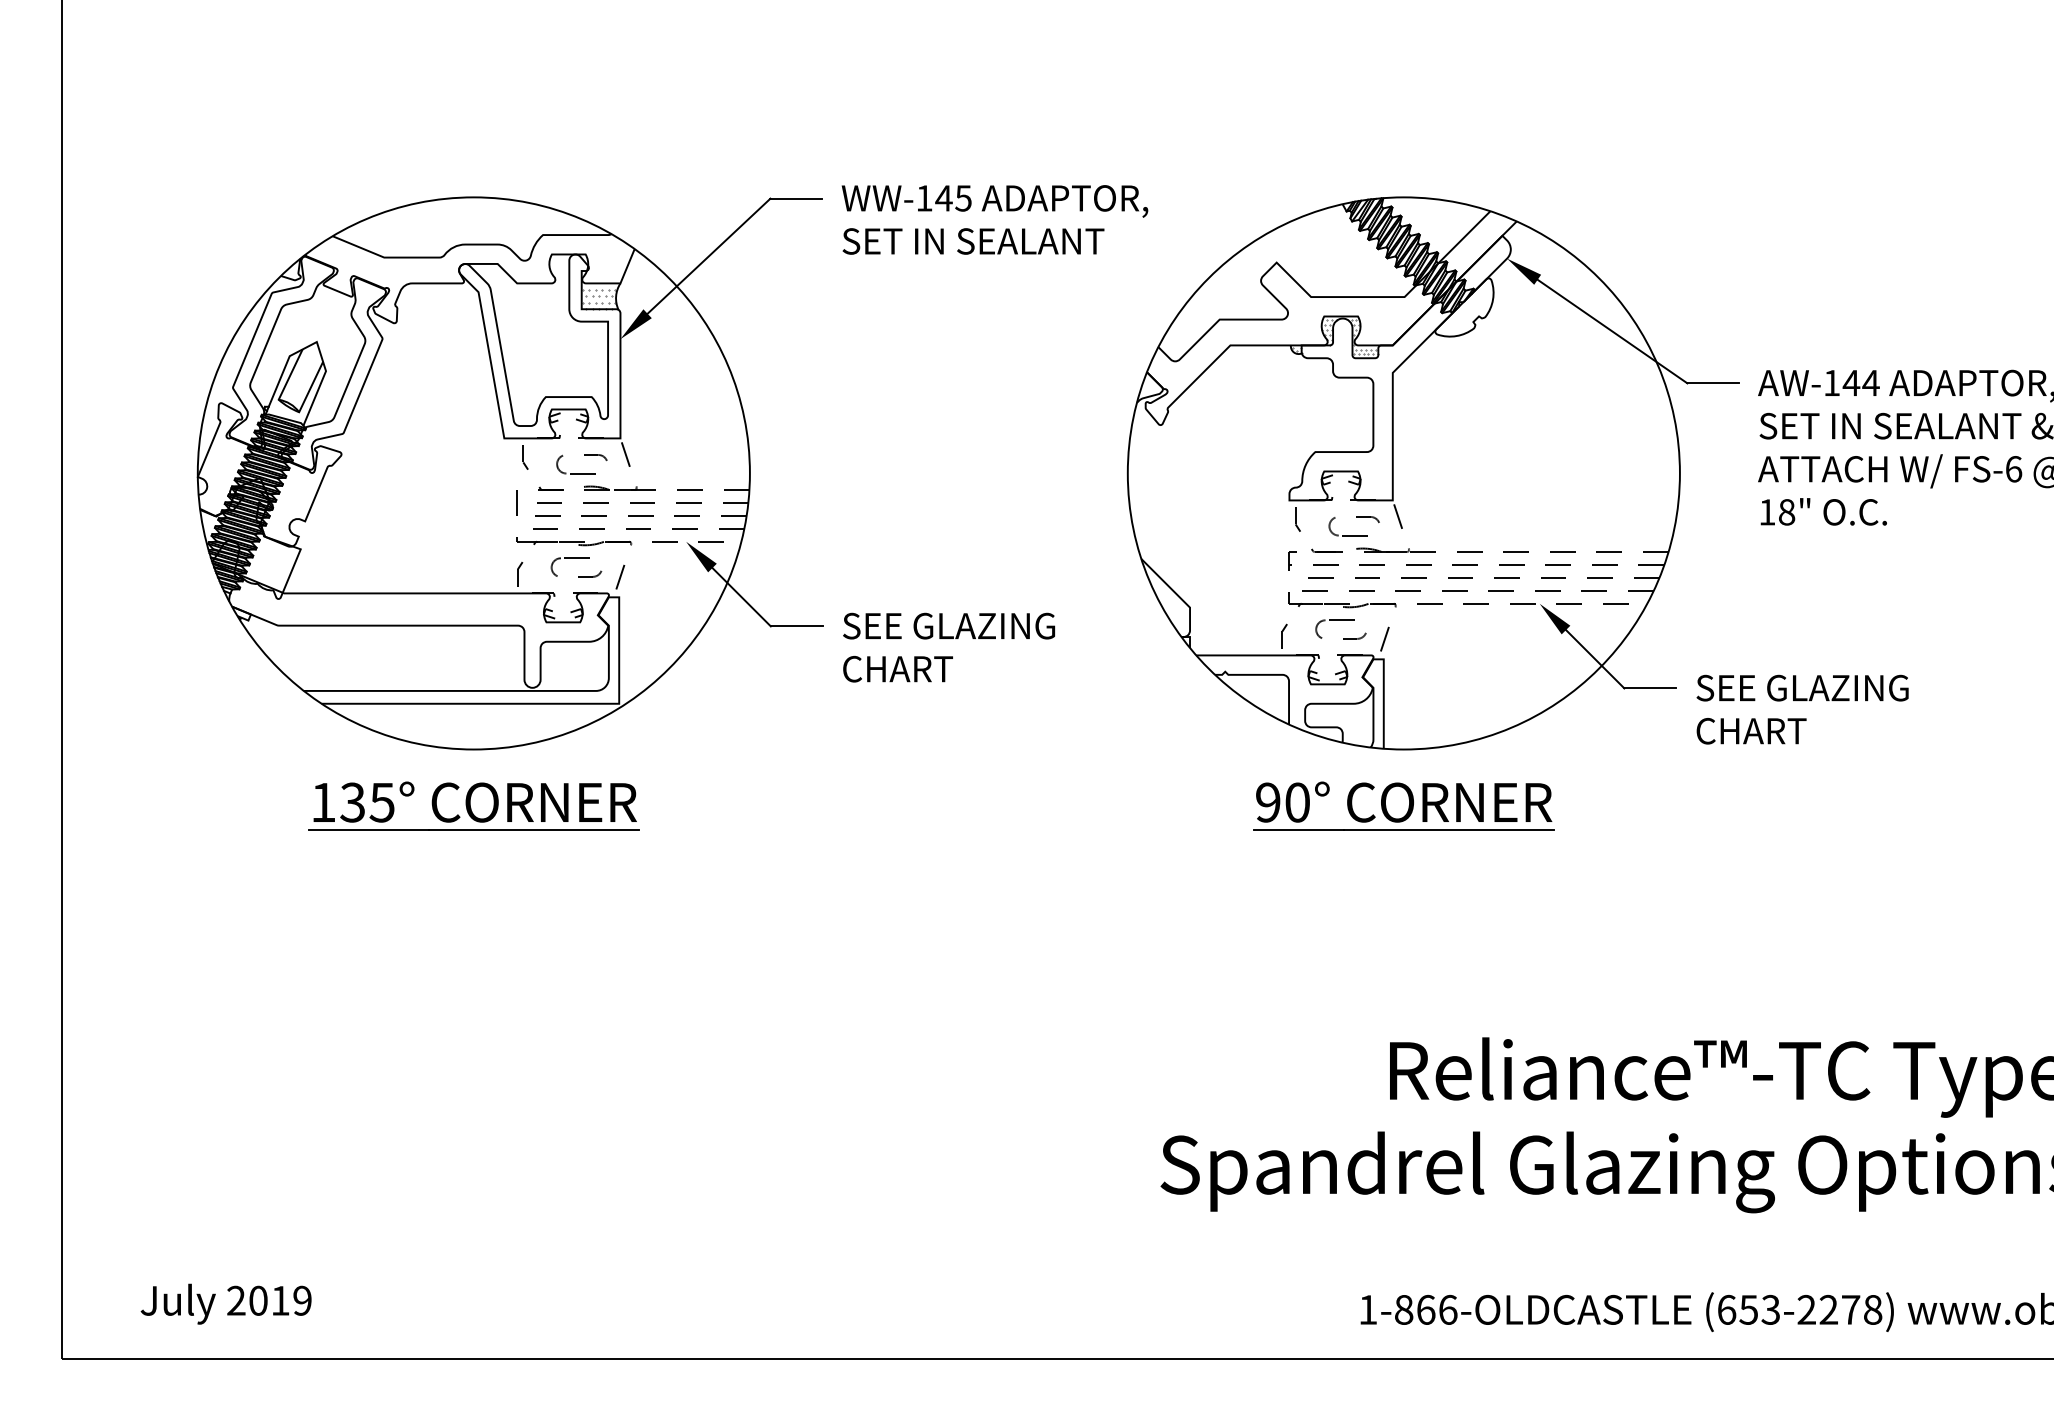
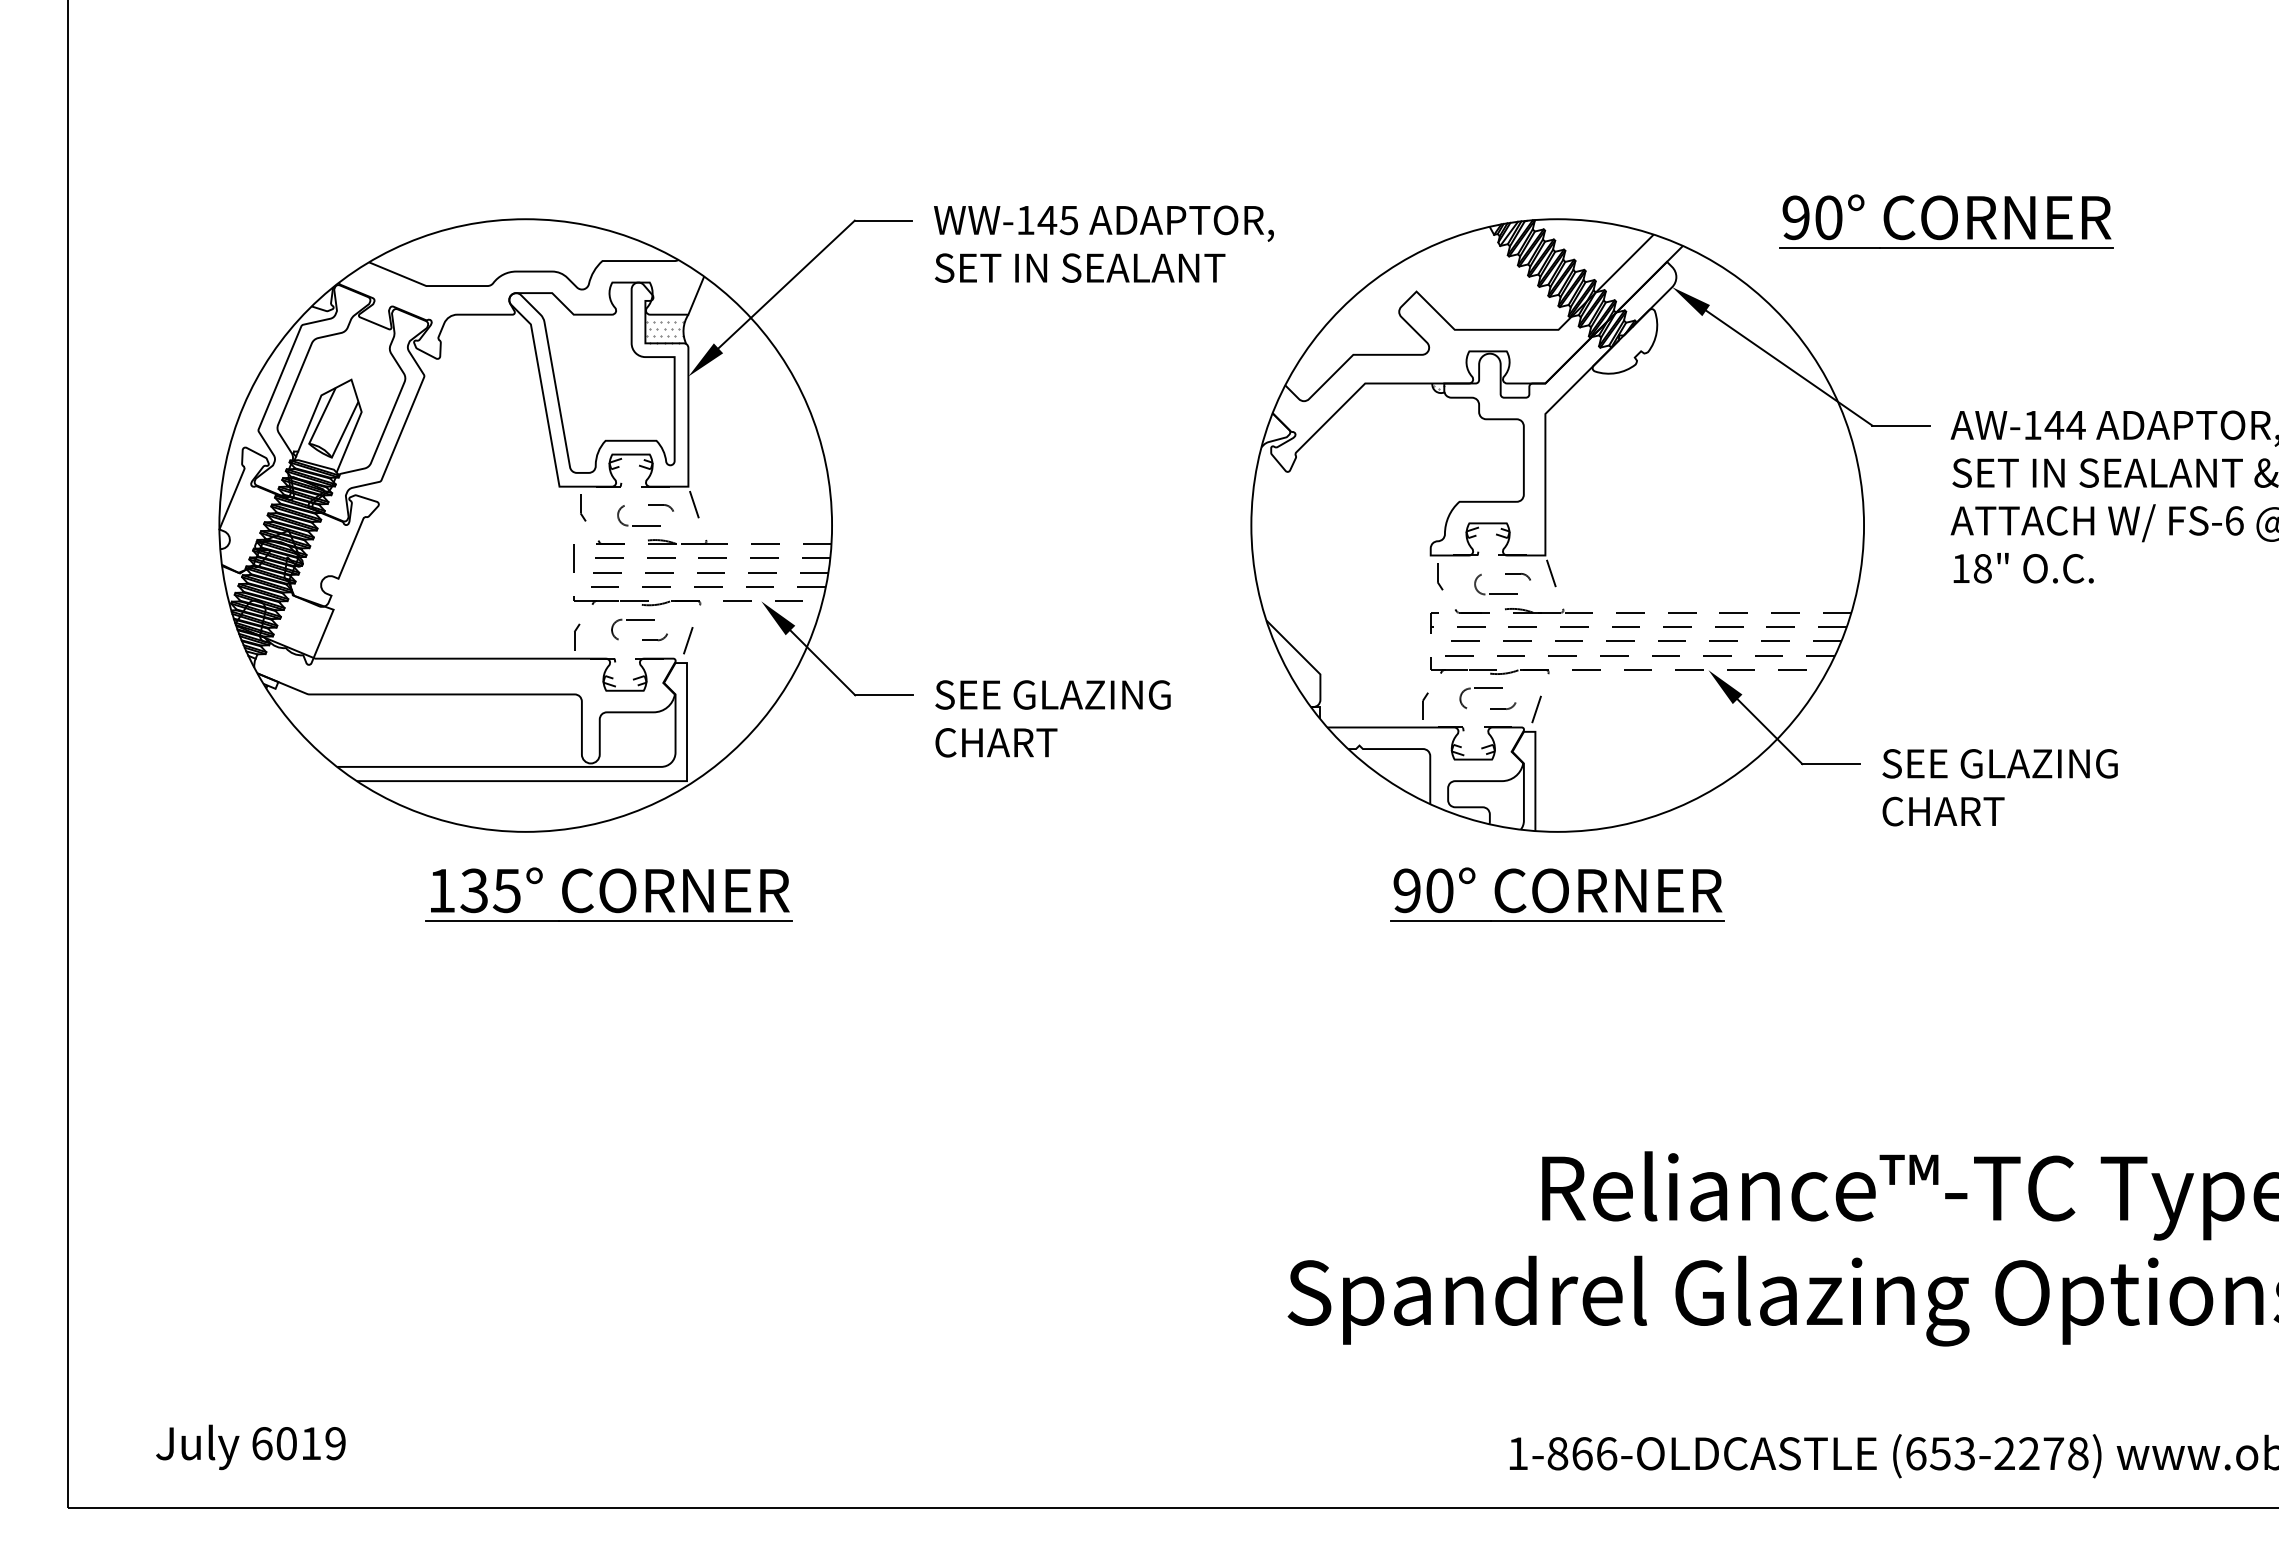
part: (1754, 199) -> (1946, 221), added
hatch: (1350, 337) -> (1498, 374), removed
part: (473, 805) -> (608, 894), moved
text: (236, 1300) -> (262, 1443), 2019 -> 6019

